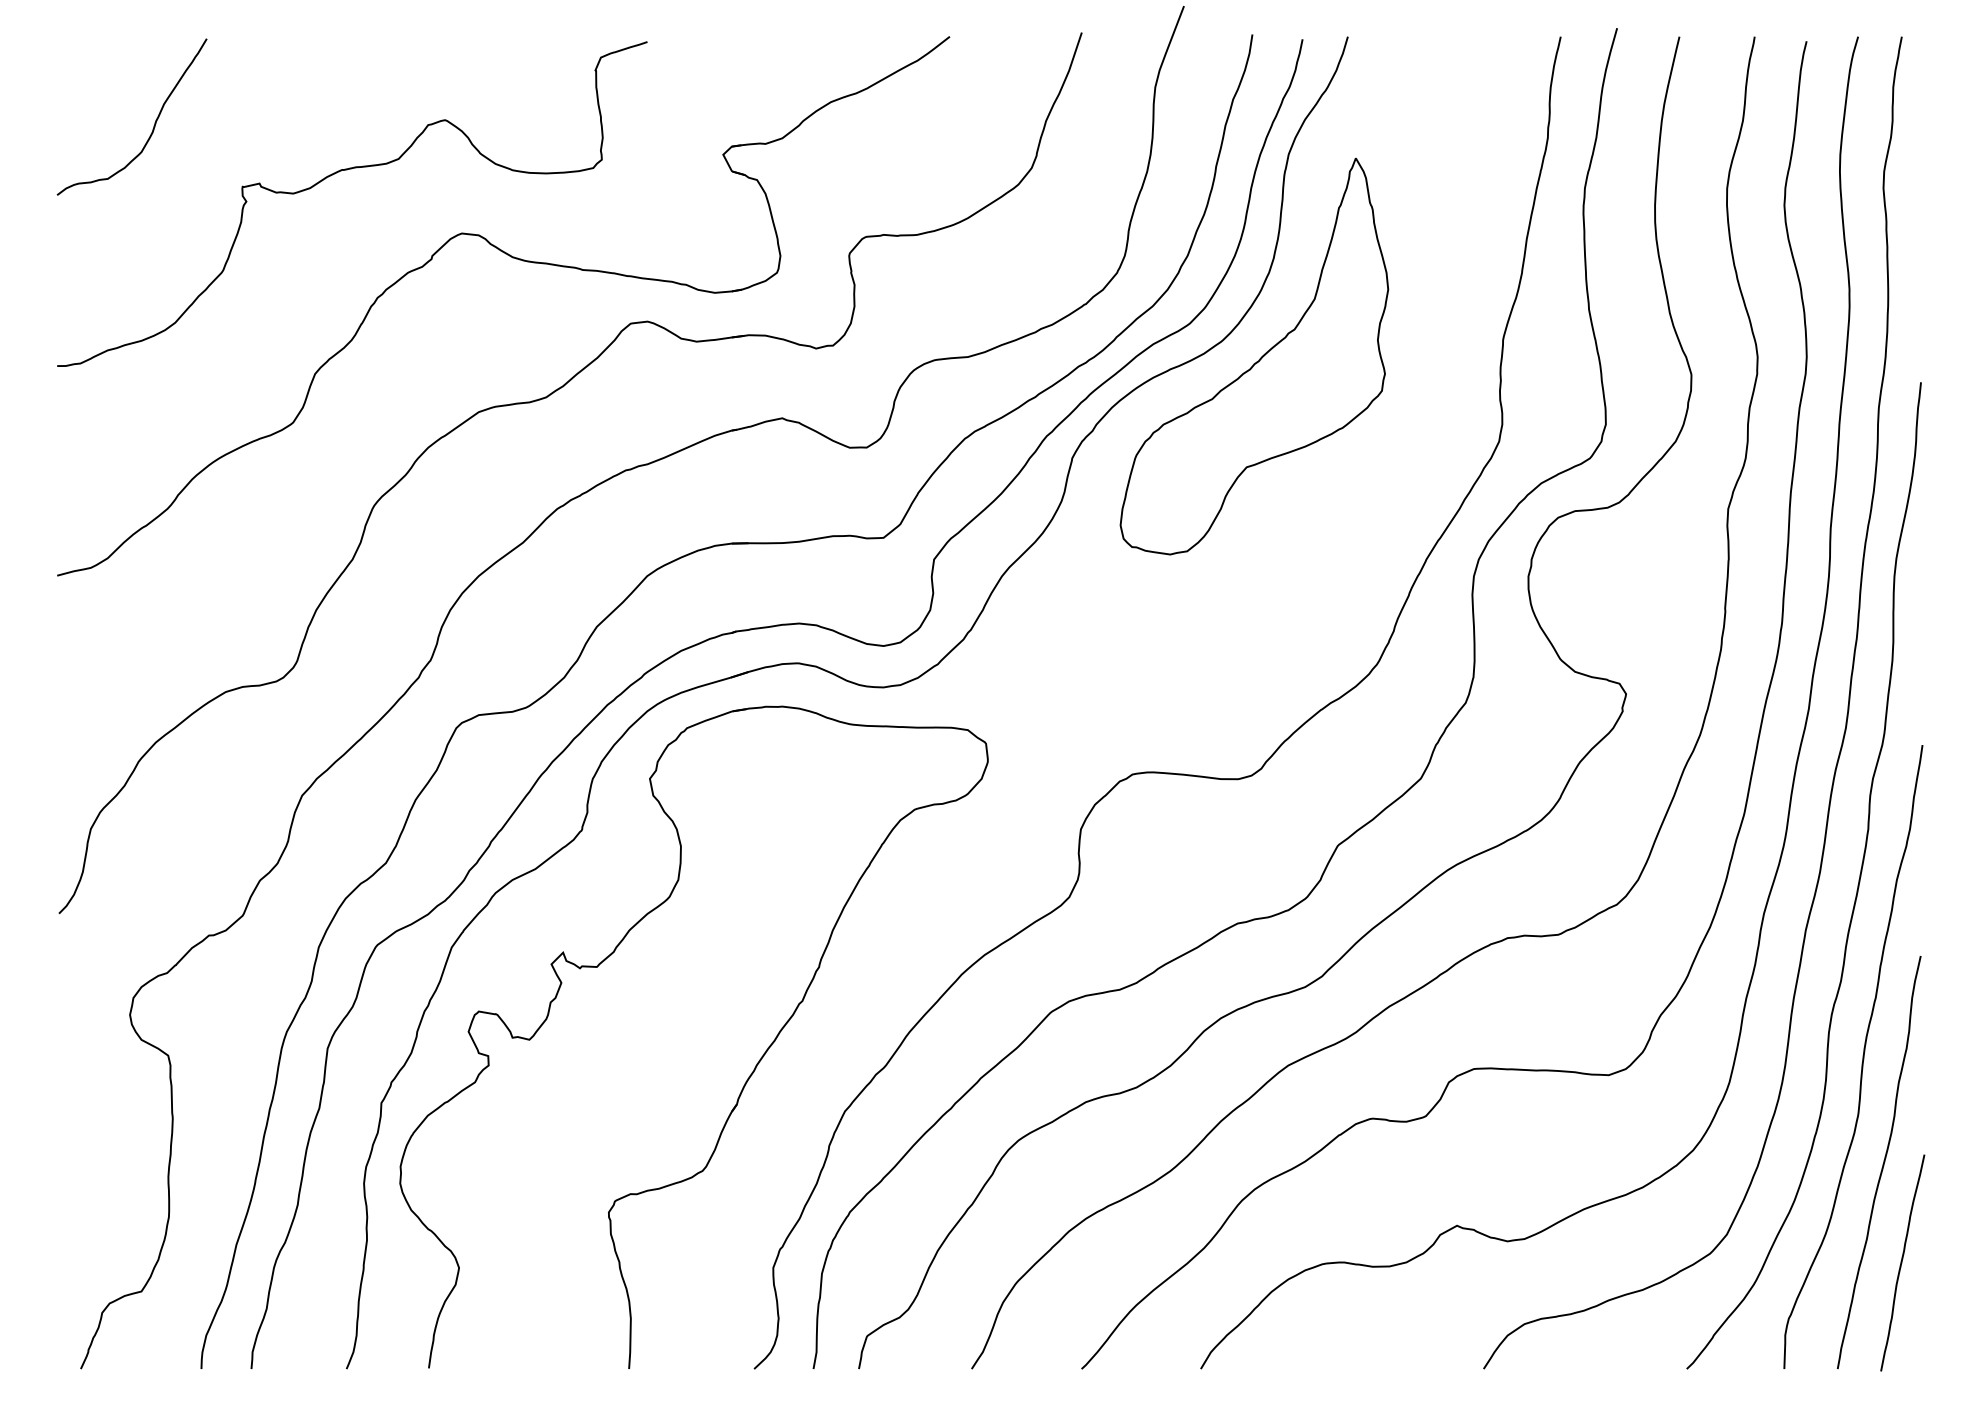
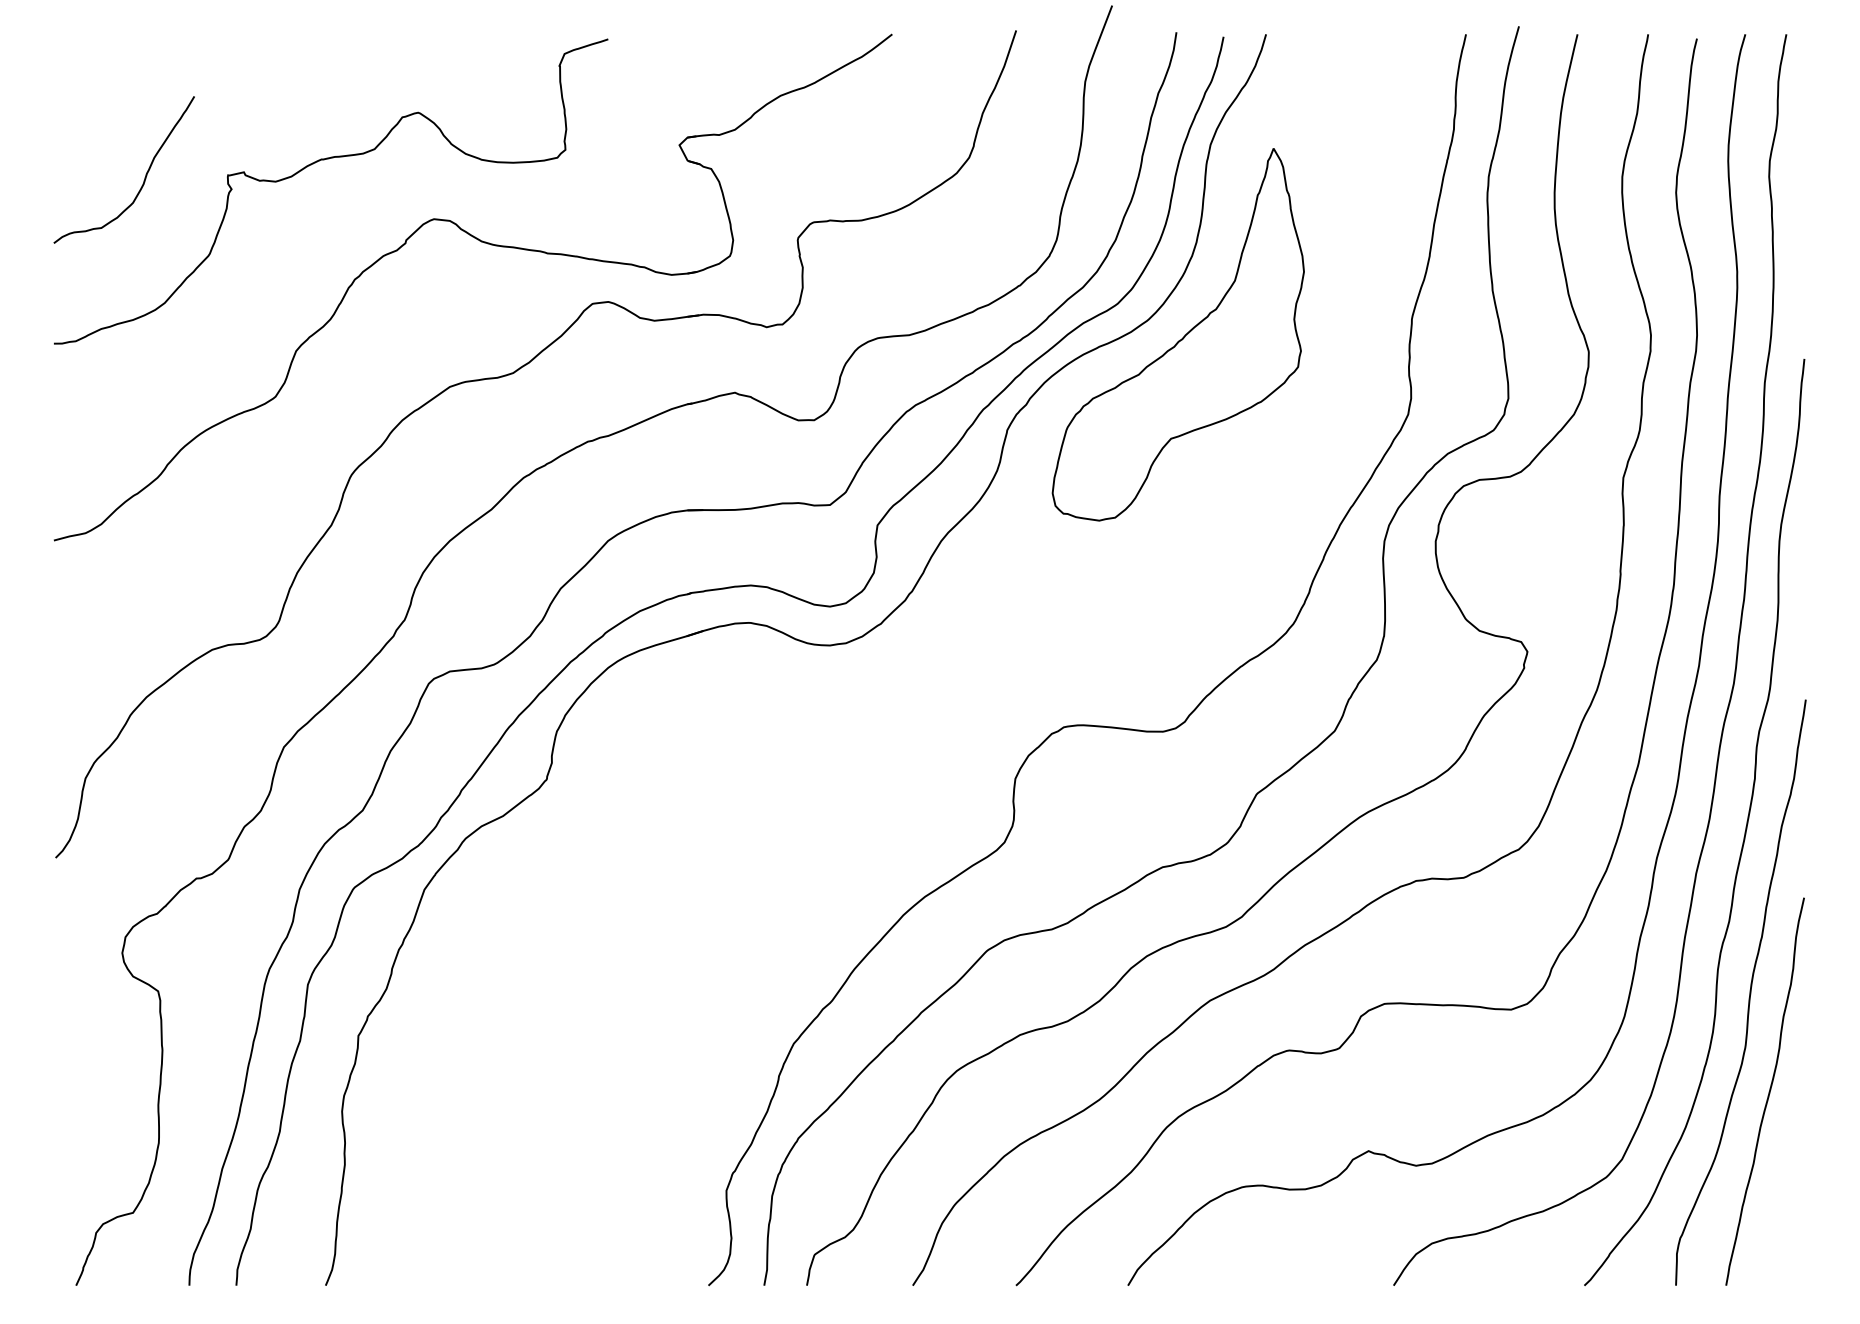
curve: (154, 122) -> (145, 175), moved
part: (749, 1075) -> (704, 1009), removed
curve: (1902, 1262) -> (1787, 1185), removed

